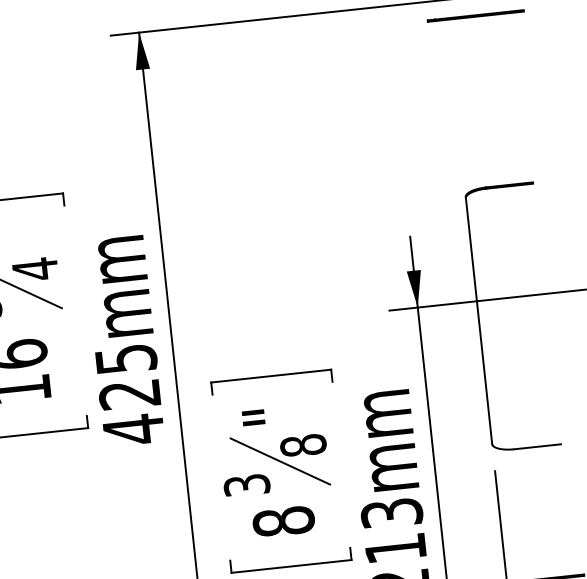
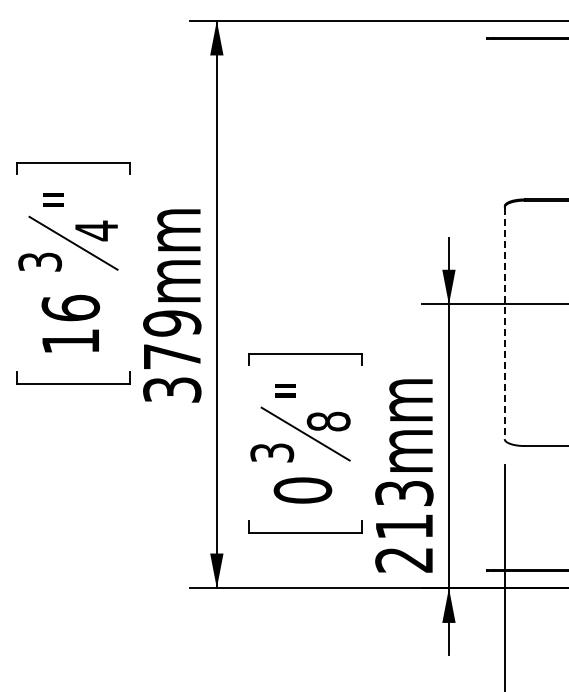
line: (478, 321) -> (504, 323), solid -> dashed
text: (130, 394) -> (172, 356), 425mm -> 379mm
text: (283, 521) -> (302, 490), 8 -> 0

